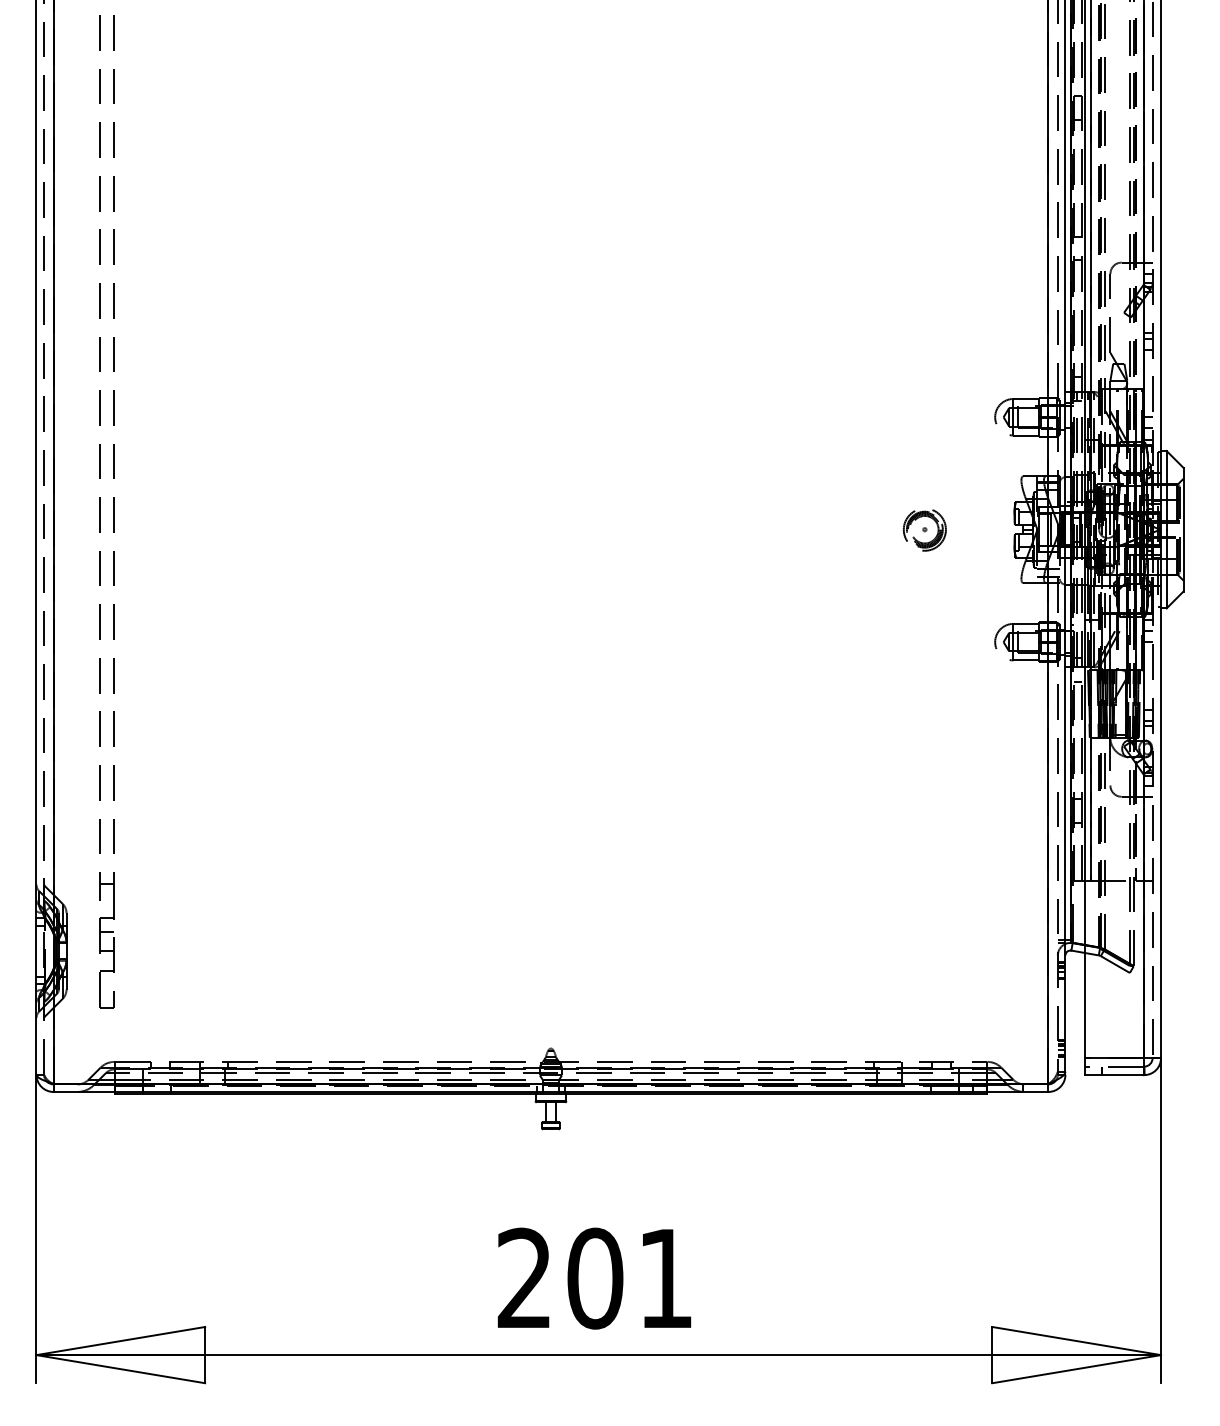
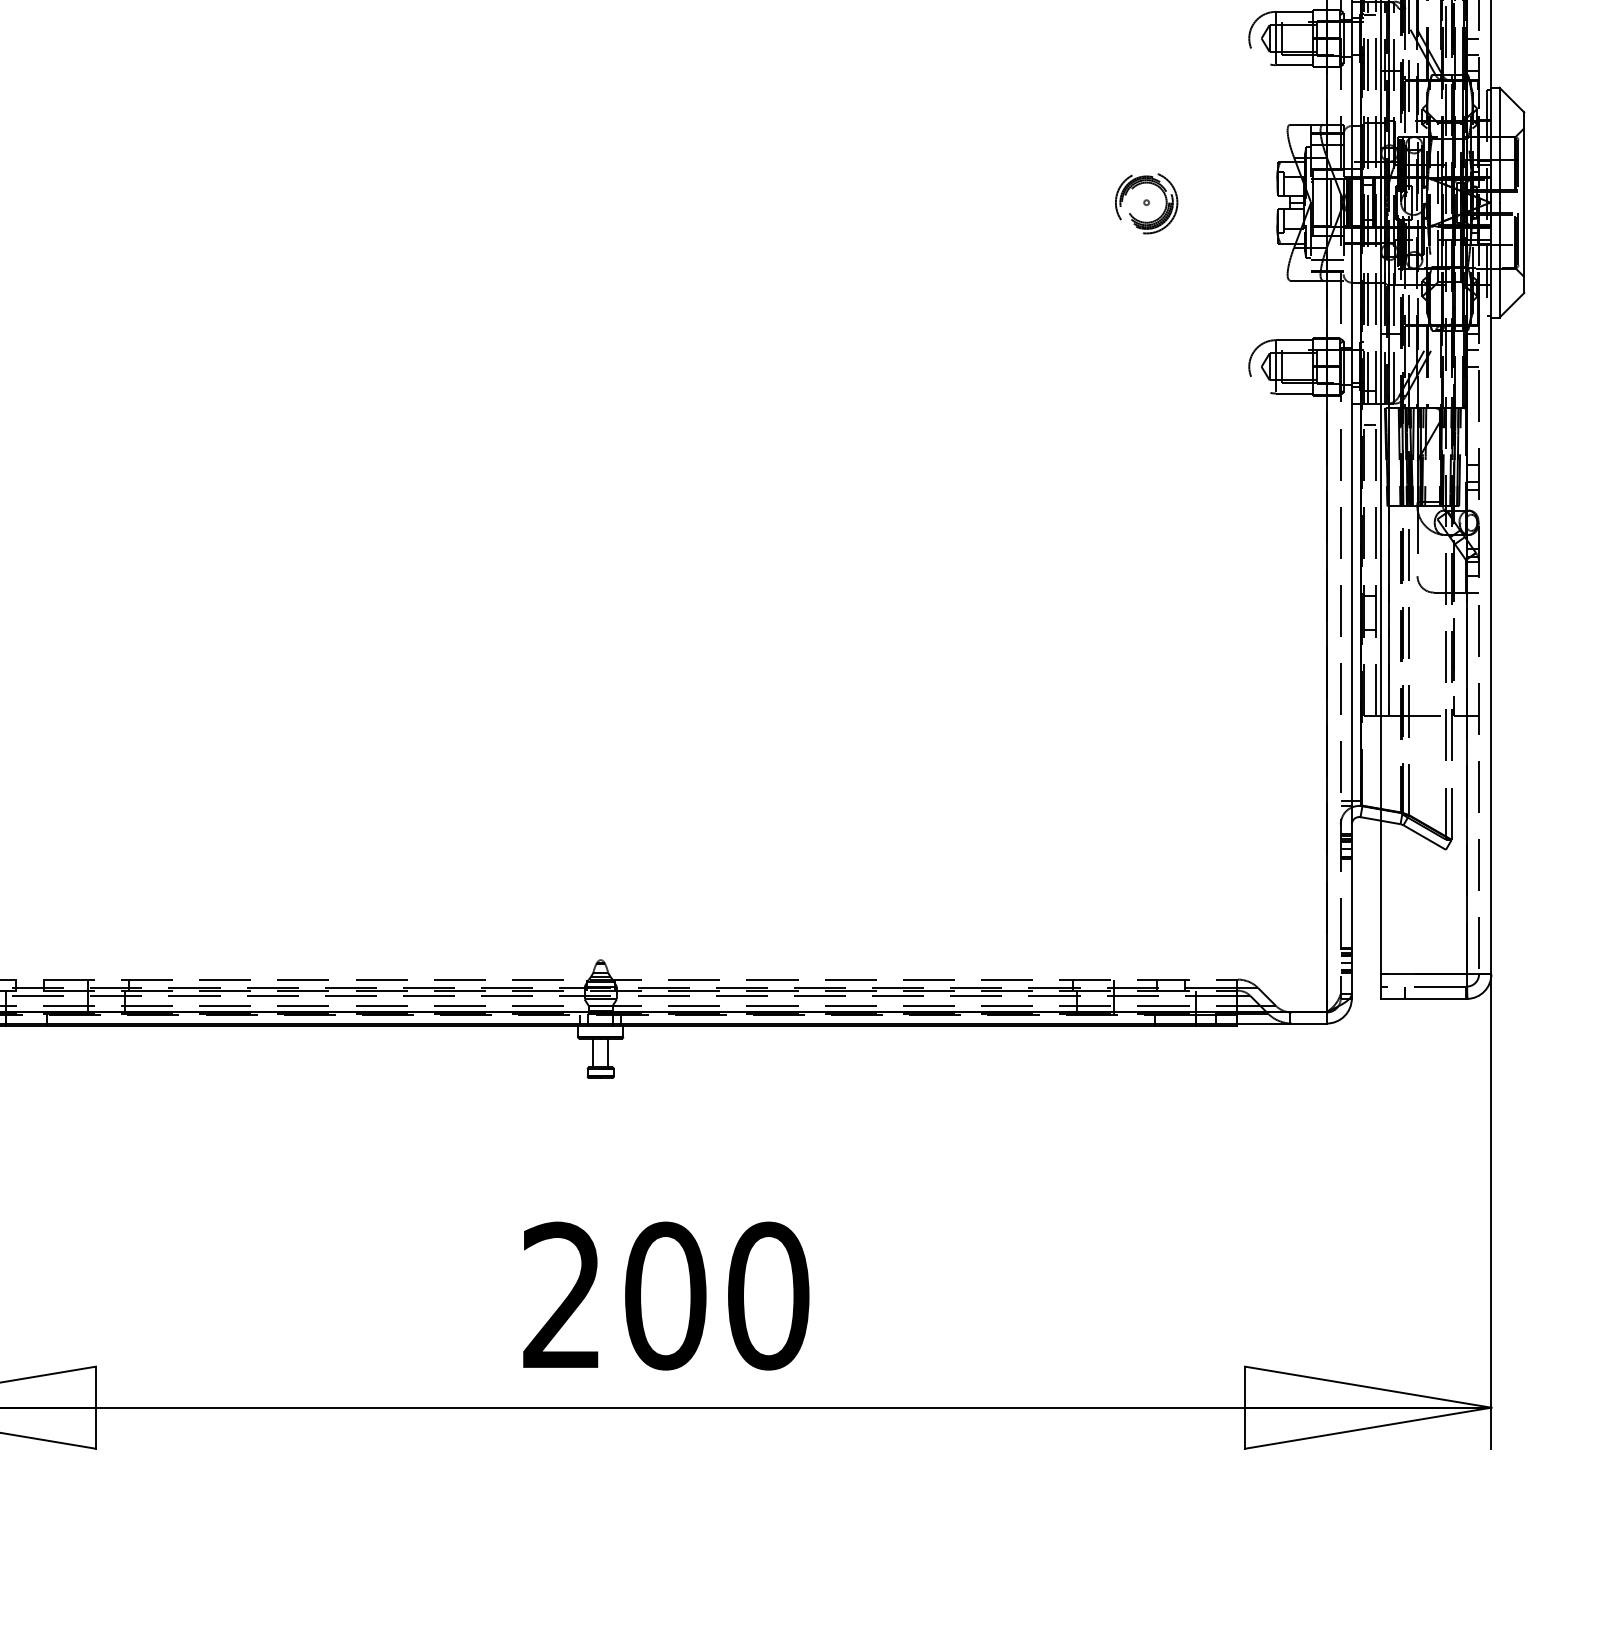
text: (665, 1278) -> (767, 1295), 201 -> 200

